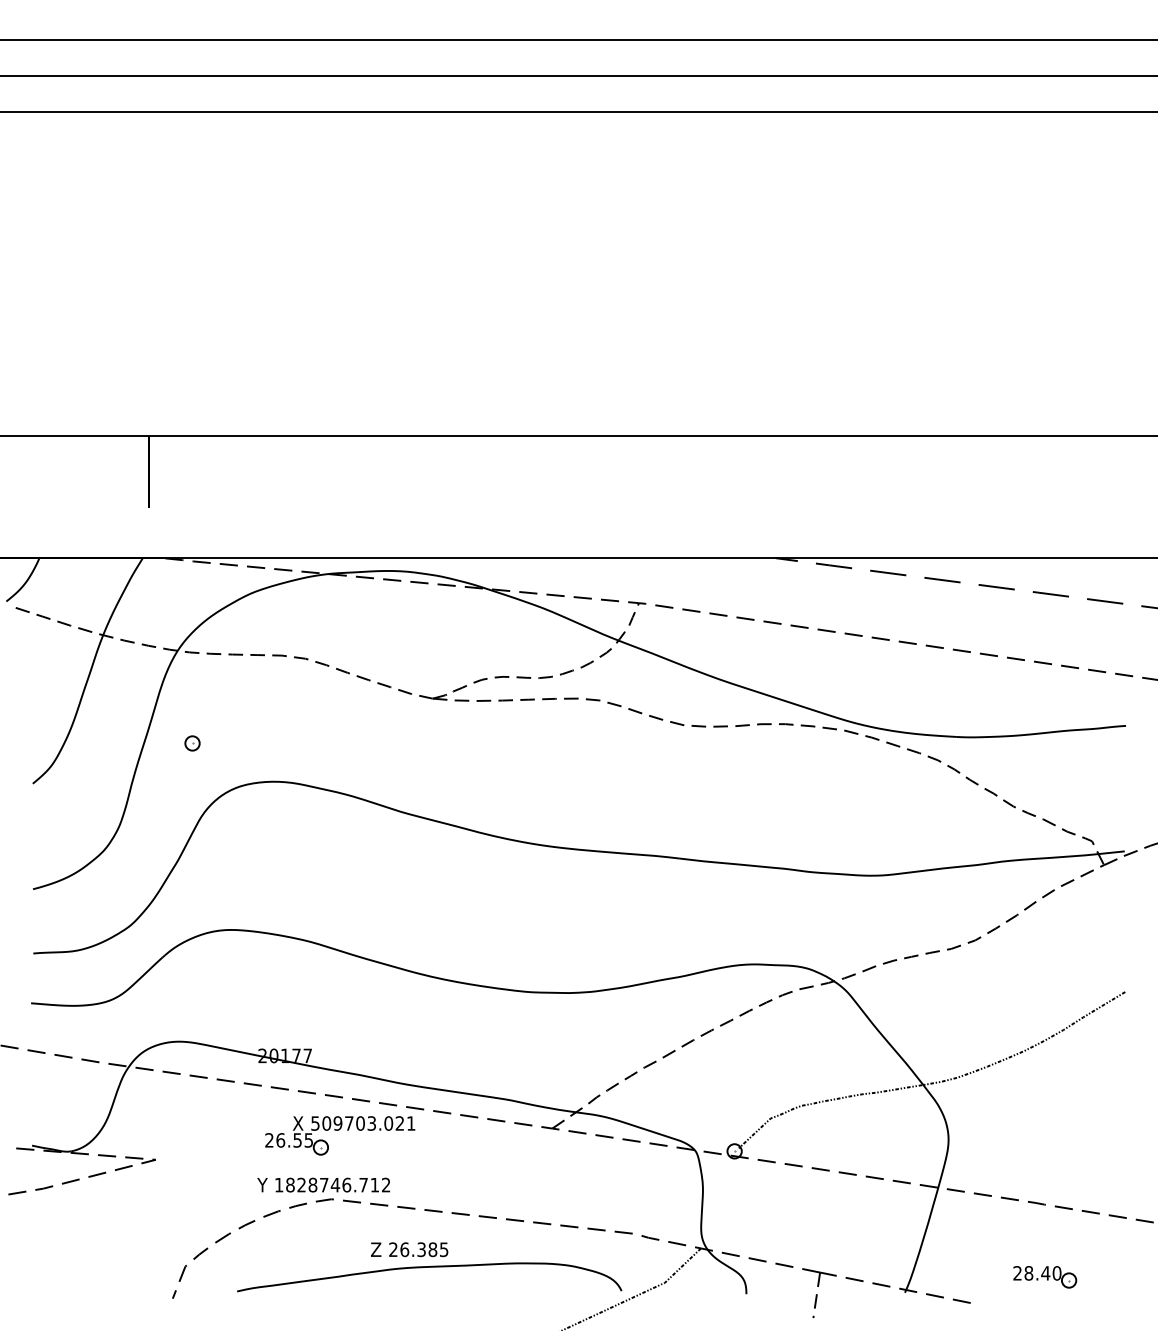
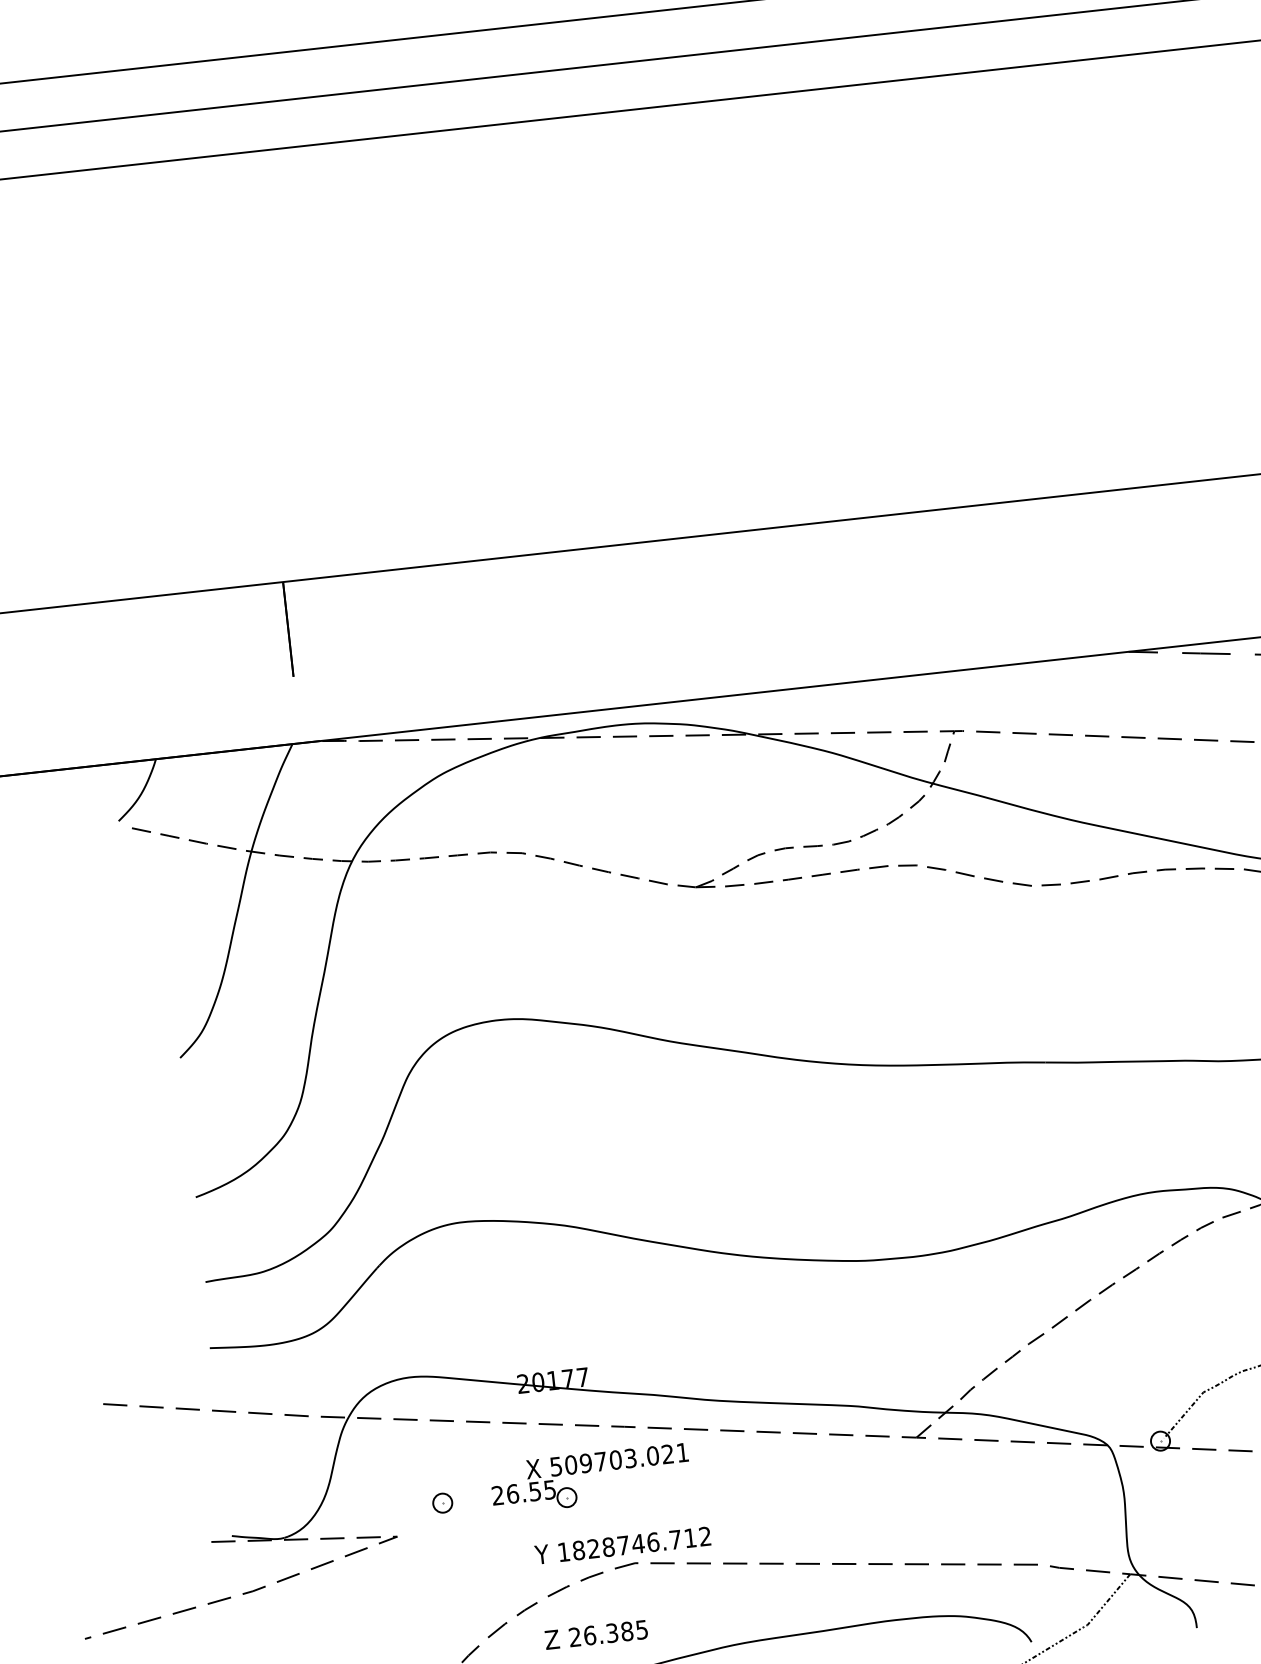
part: (192, 743) -> (442, 1503), moved
part: (340, 1135) -> (591, 1478), moved
text: (409, 1249) -> (596, 1634), moved

